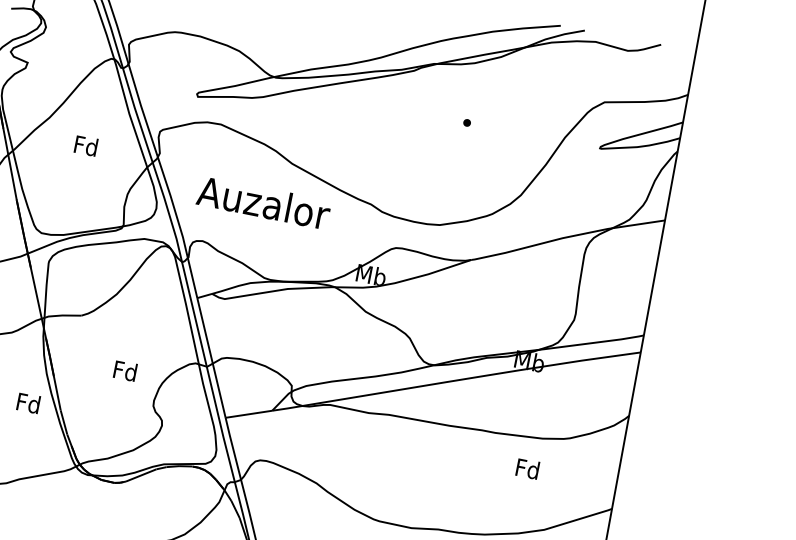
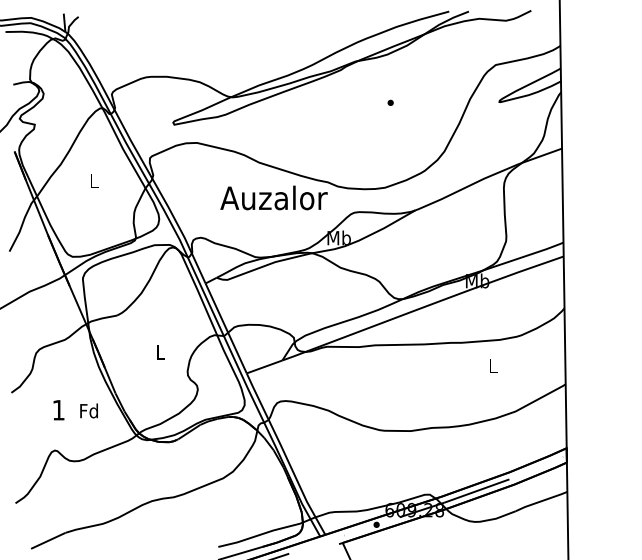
text: (85, 145) -> (93, 180), Fd -> L
text: (263, 202) -> (273, 197), moved
text: (125, 370) -> (160, 351), Fd -> L
text: (27, 402) -> (88, 410), moved
text: (527, 468) -> (492, 365), Fd -> L

